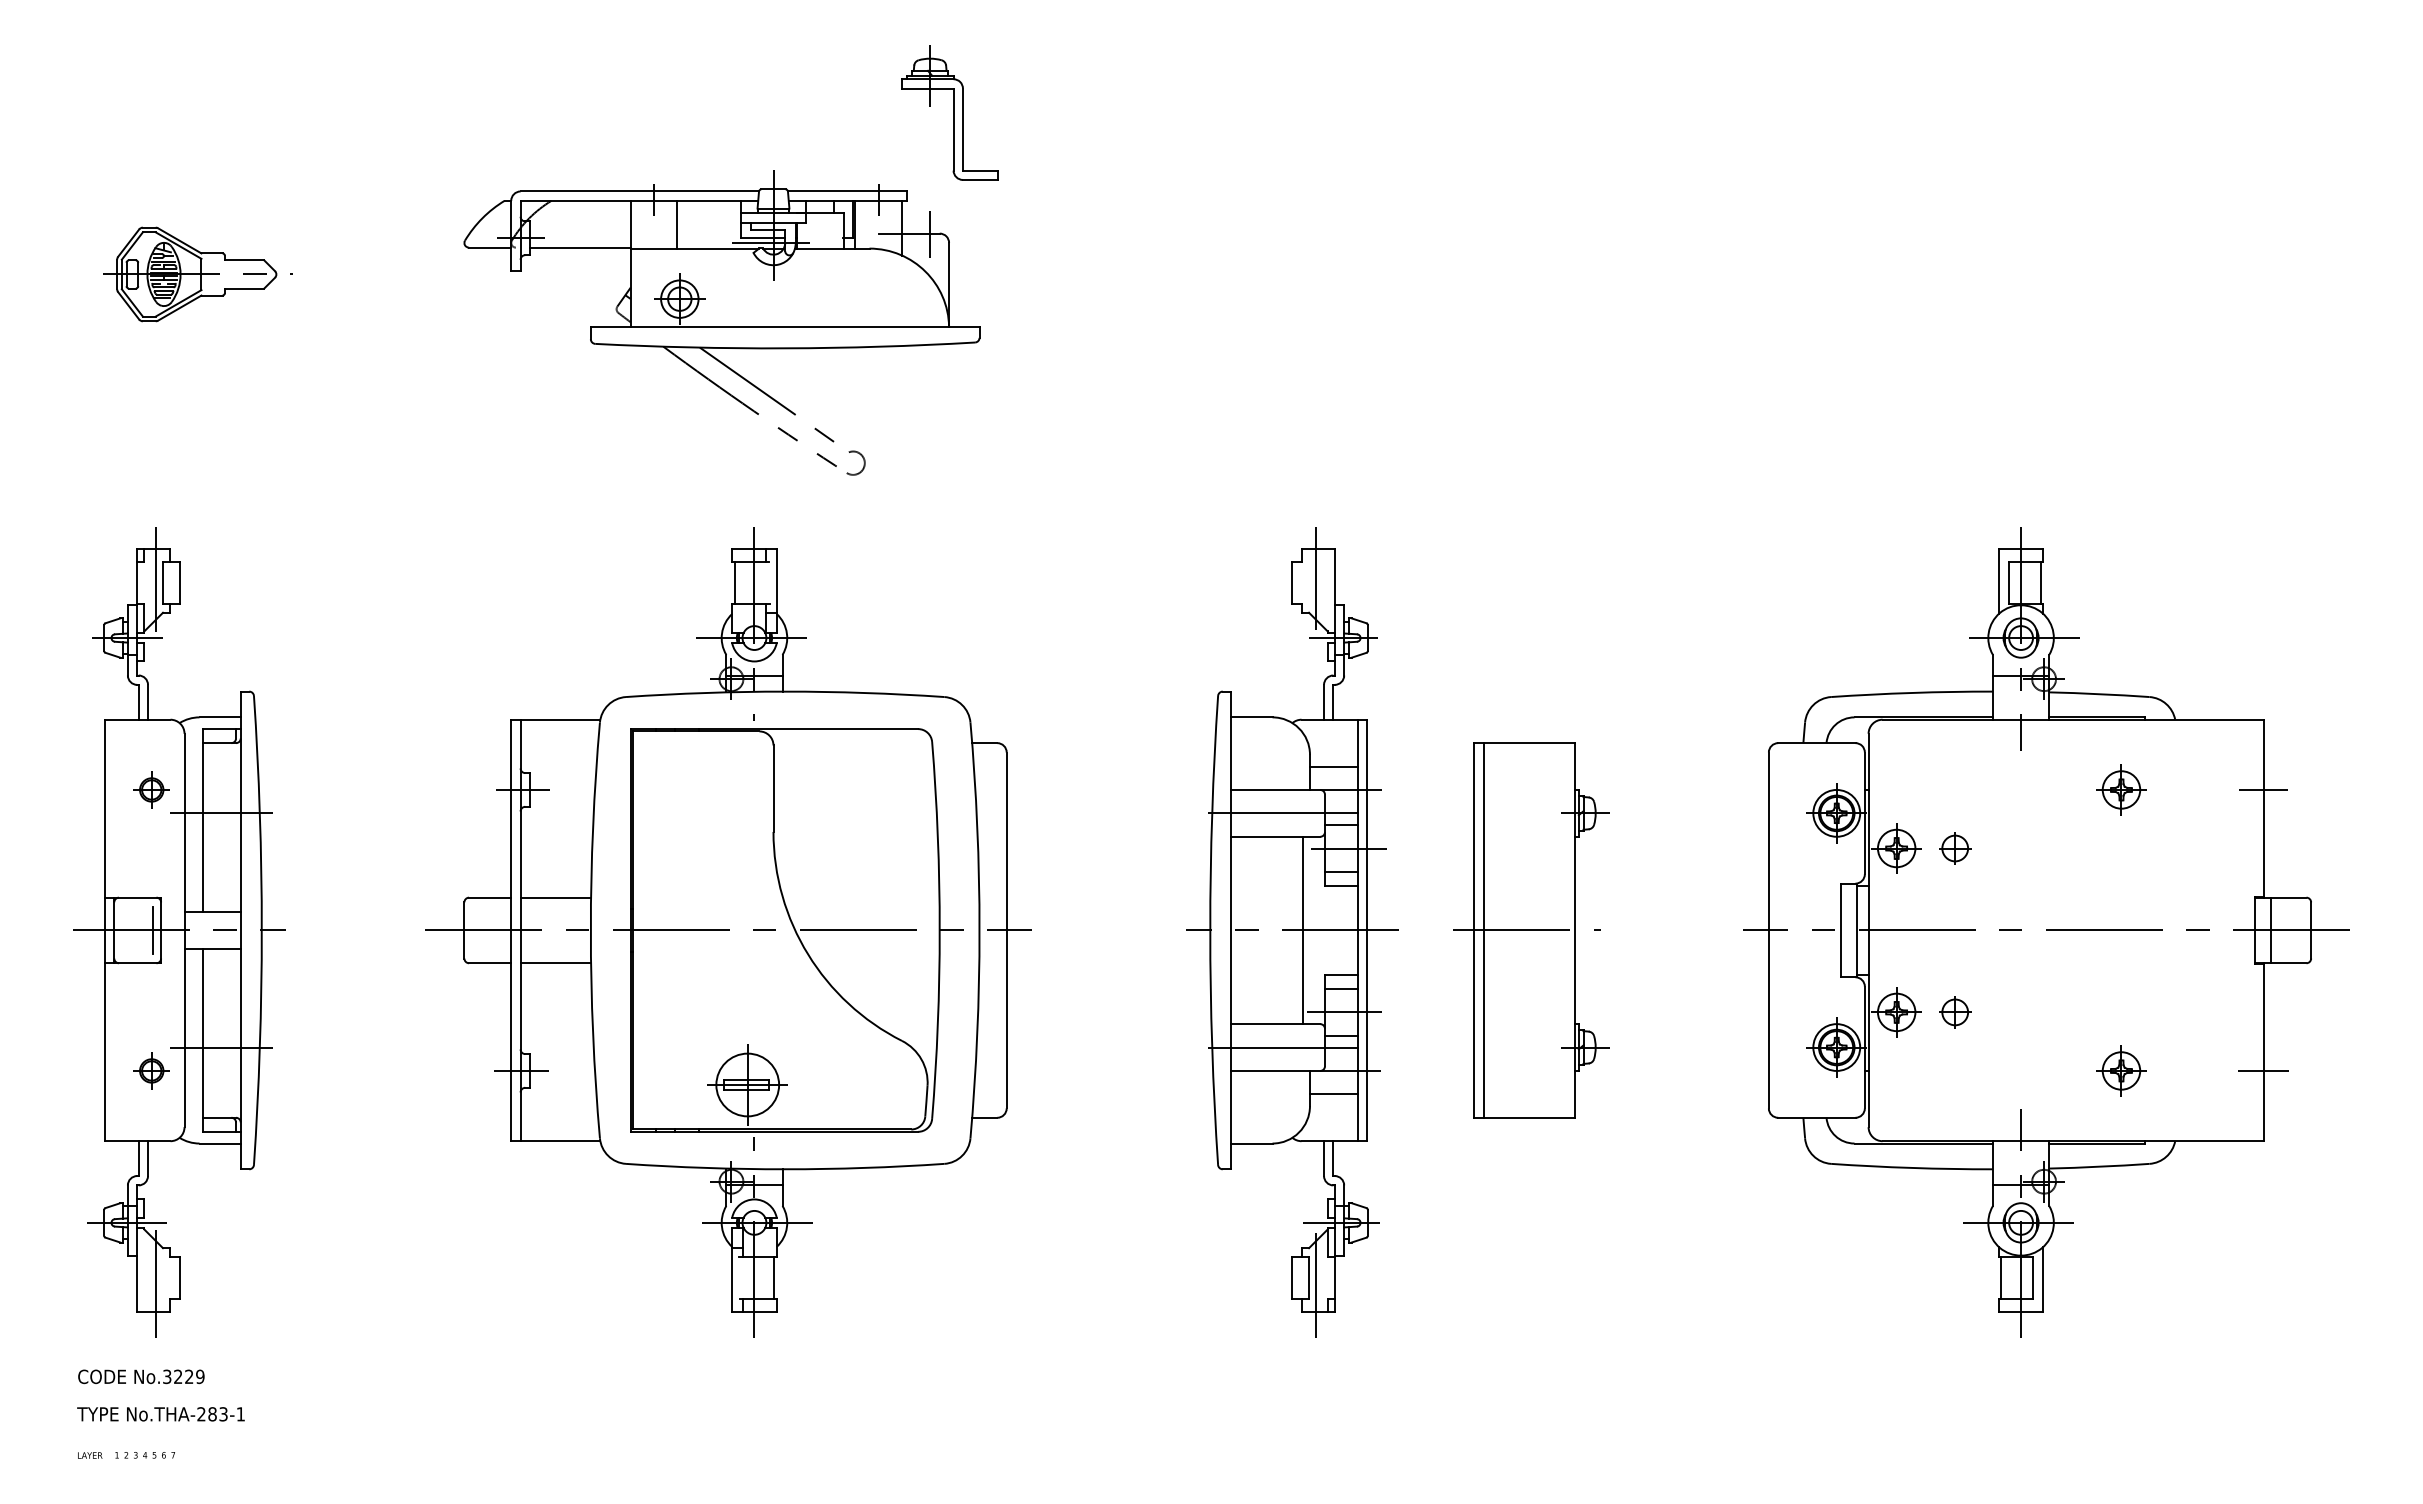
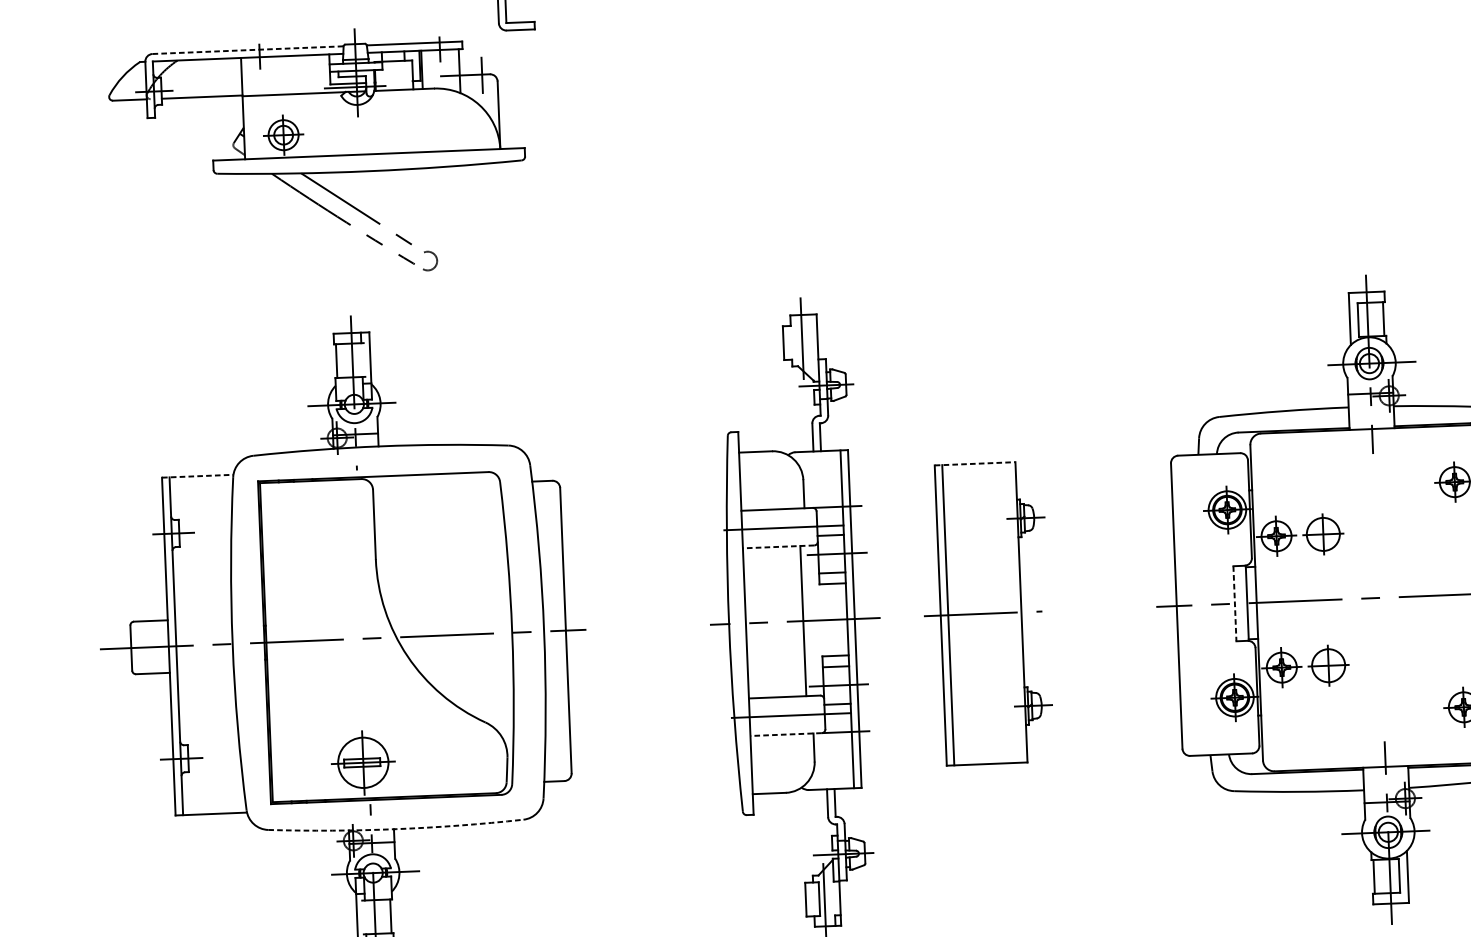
line: (640, 191) -> (248, 50), solid -> dashed
line: (677, 224) -> (279, 75), removed
line: (555, 719) -> (197, 476), solid -> dashed
line: (1525, 743) -> (975, 464), solid -> dashed
line: (1333, 766) -> (822, 488), removed
line: (1275, 836) -> (778, 546), solid -> dashed
part: (1955, 848) -> (1323, 534), size x1.6
line: (555, 897) -> (203, 618), removed
line: (1841, 930) -> (1234, 603), solid -> dashed
line: (555, 963) -> (205, 671), removed
part: (1955, 1012) -> (1328, 665), size x1.6
line: (1275, 1070) -> (785, 734), solid -> dashed
line: (1333, 1094) -> (833, 751), removed
arc: (785, 1169) -> (396, 829), solid -> dashed

